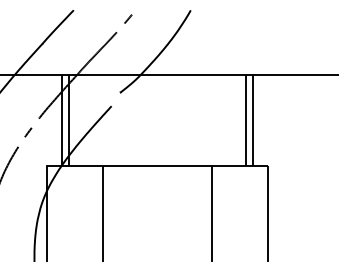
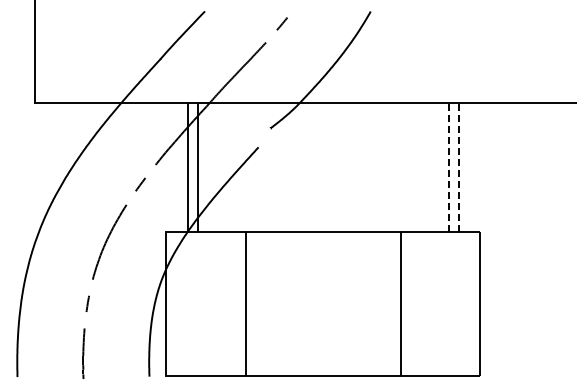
line: (245, 120) -> (448, 167), solid -> dashed
line: (253, 120) -> (459, 167), solid -> dashed

